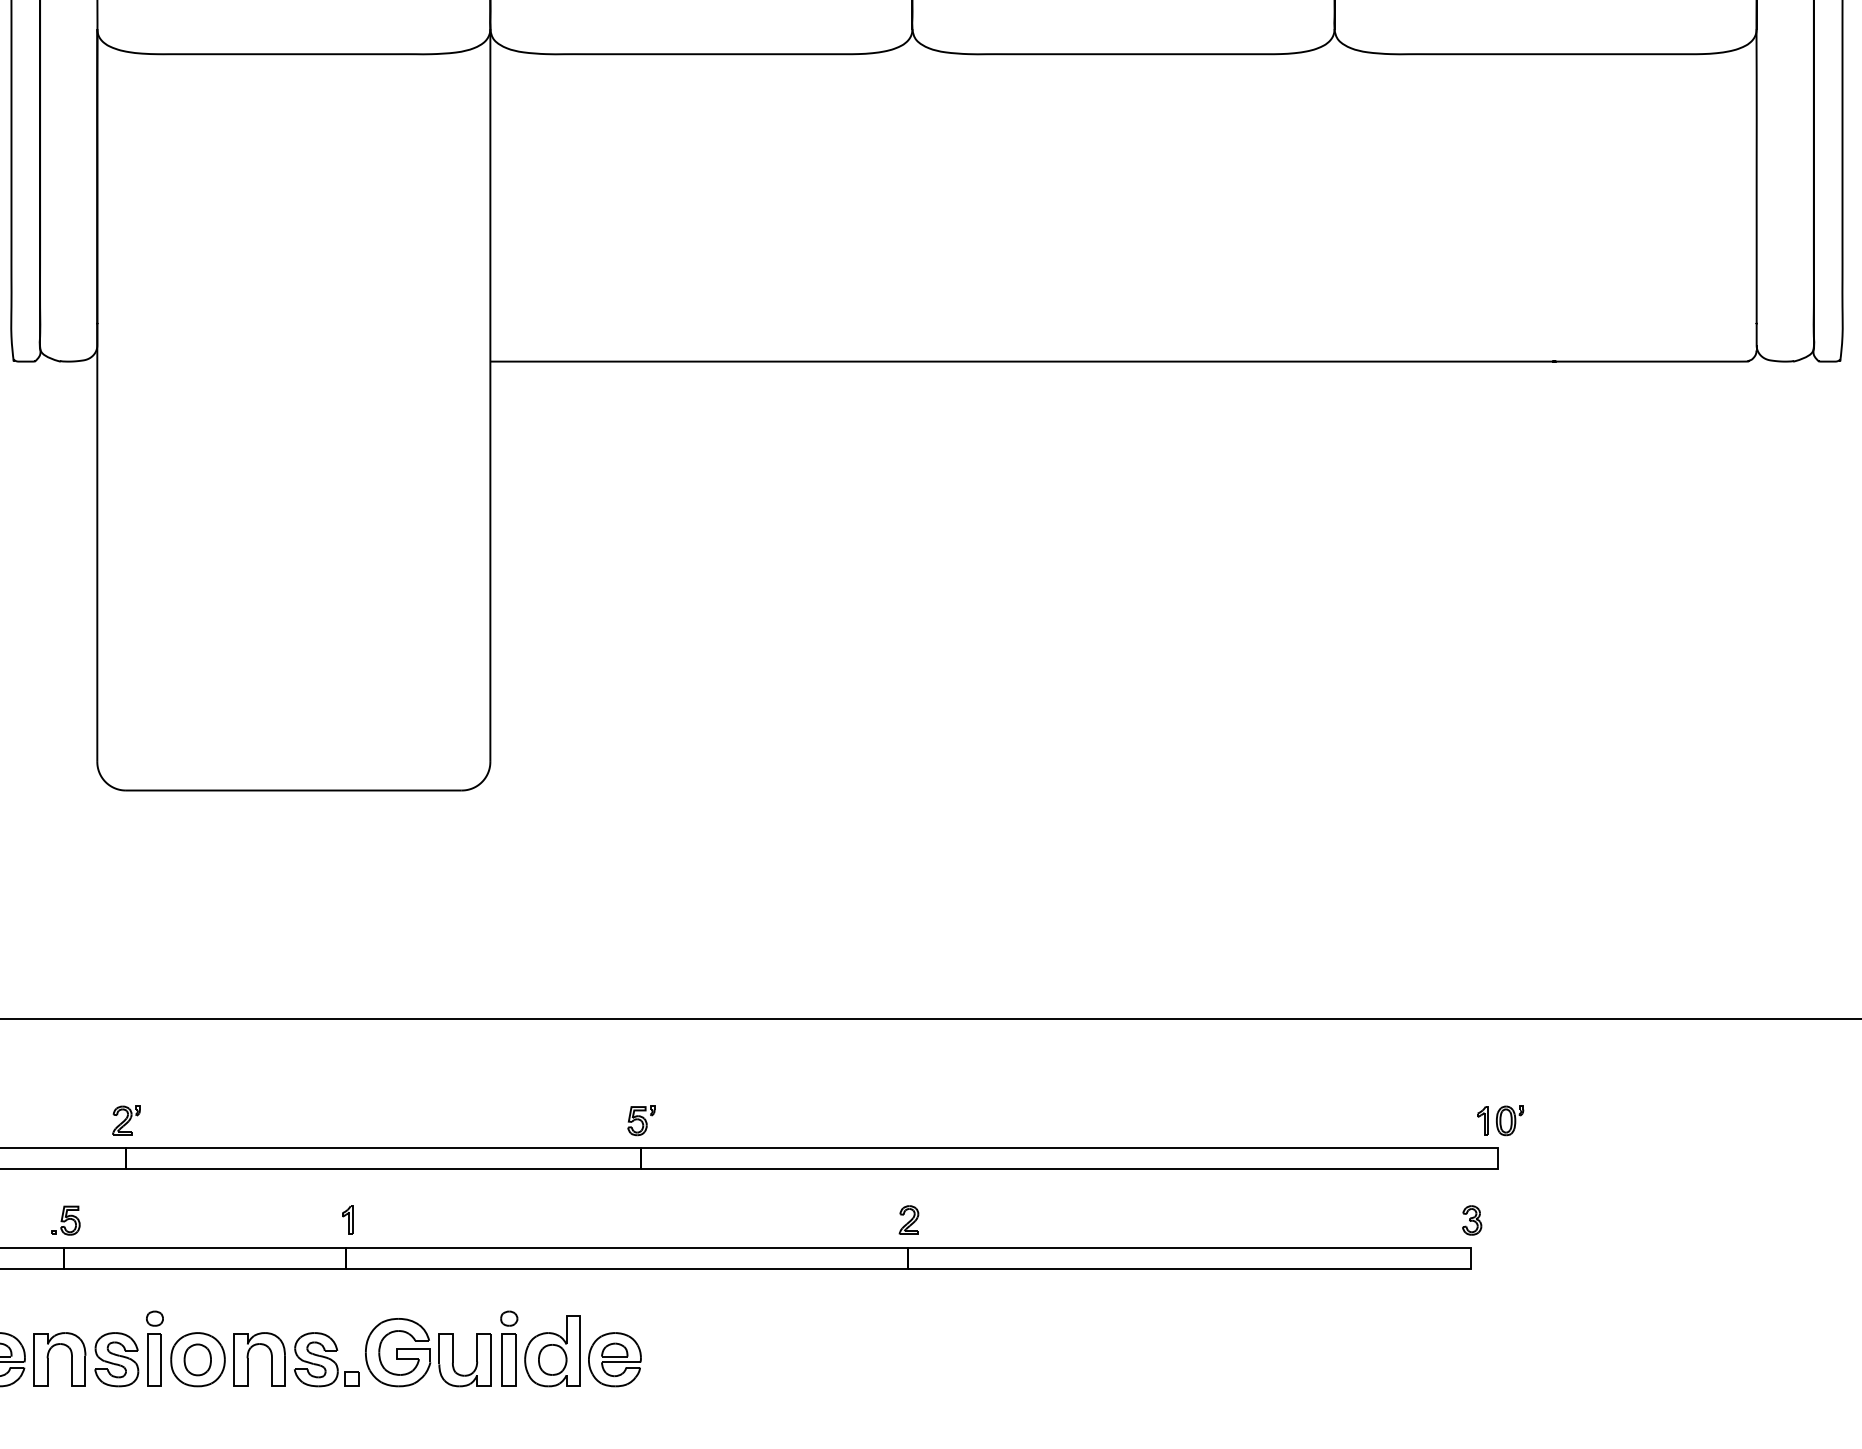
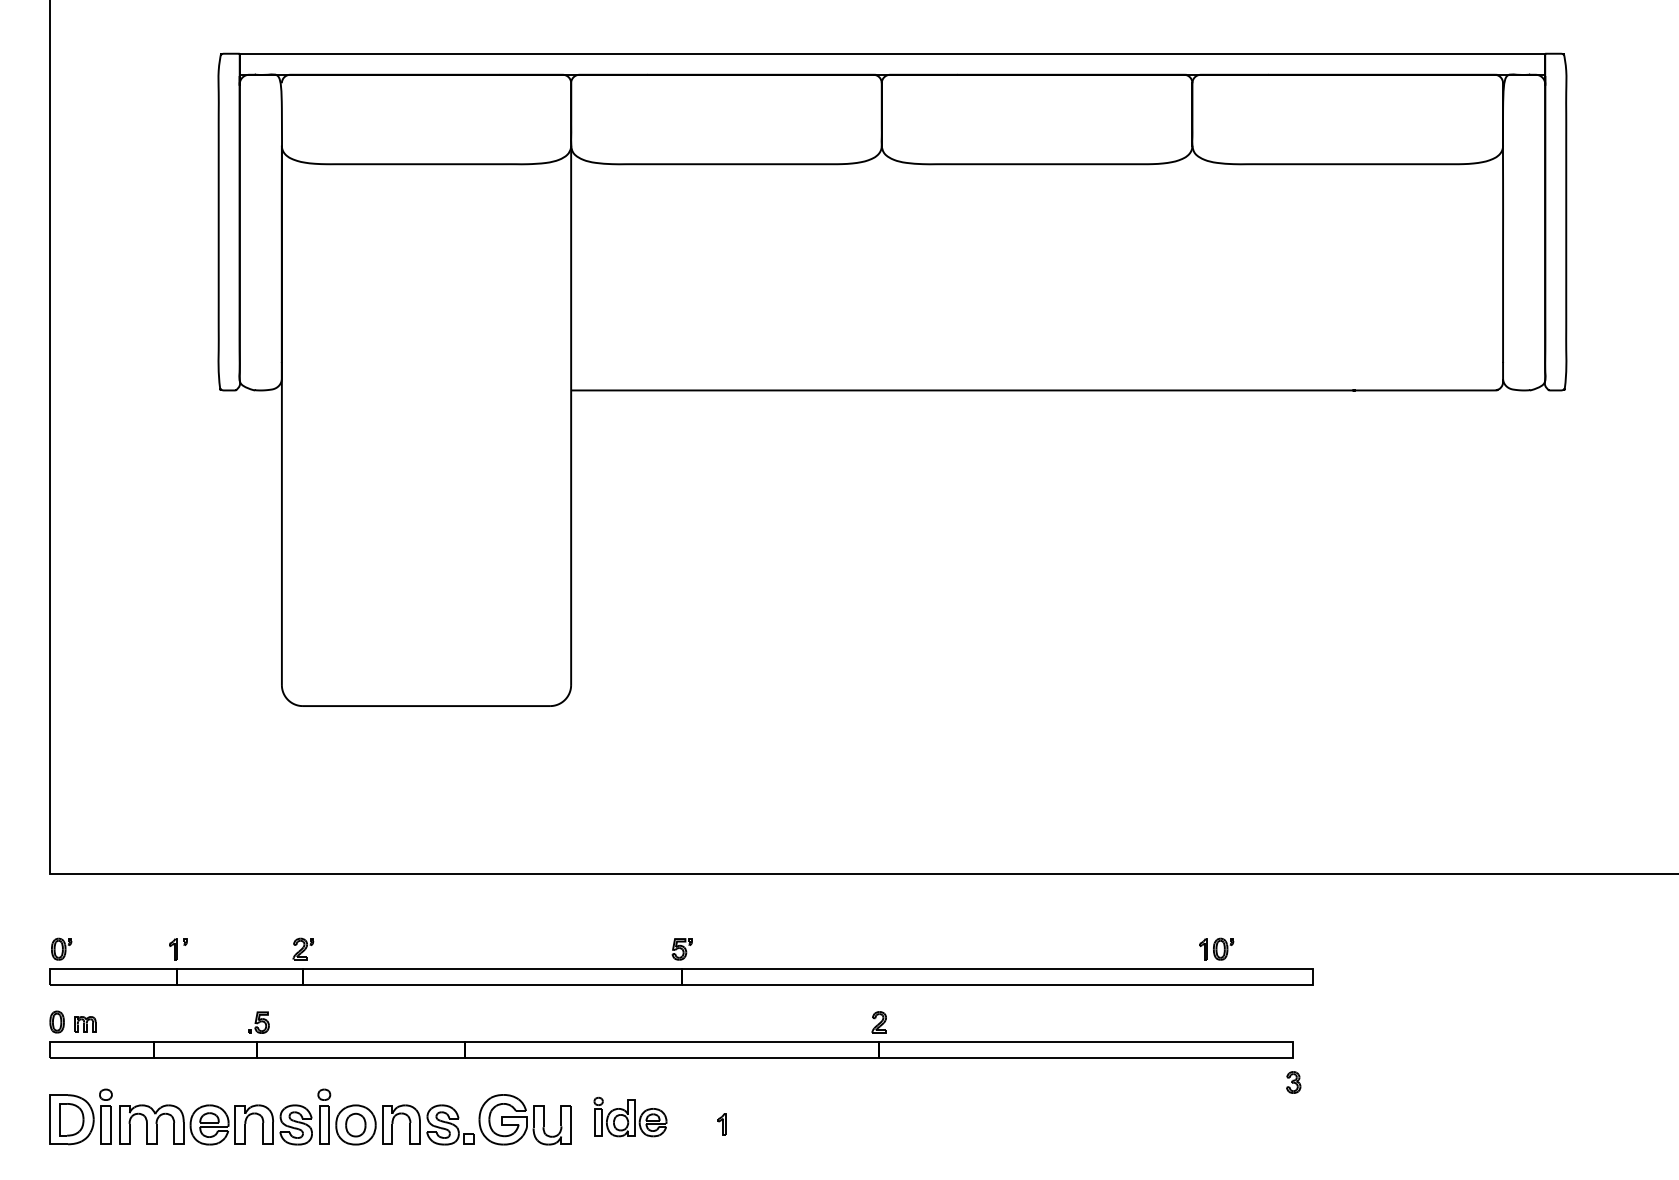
part: (1500, 1119) -> (1216, 948), moved
part: (346, 1220) -> (721, 1124), moved
part: (1471, 1220) -> (1293, 1082), moved
part: (571, 1348) -> (630, 1116), size x0.7

